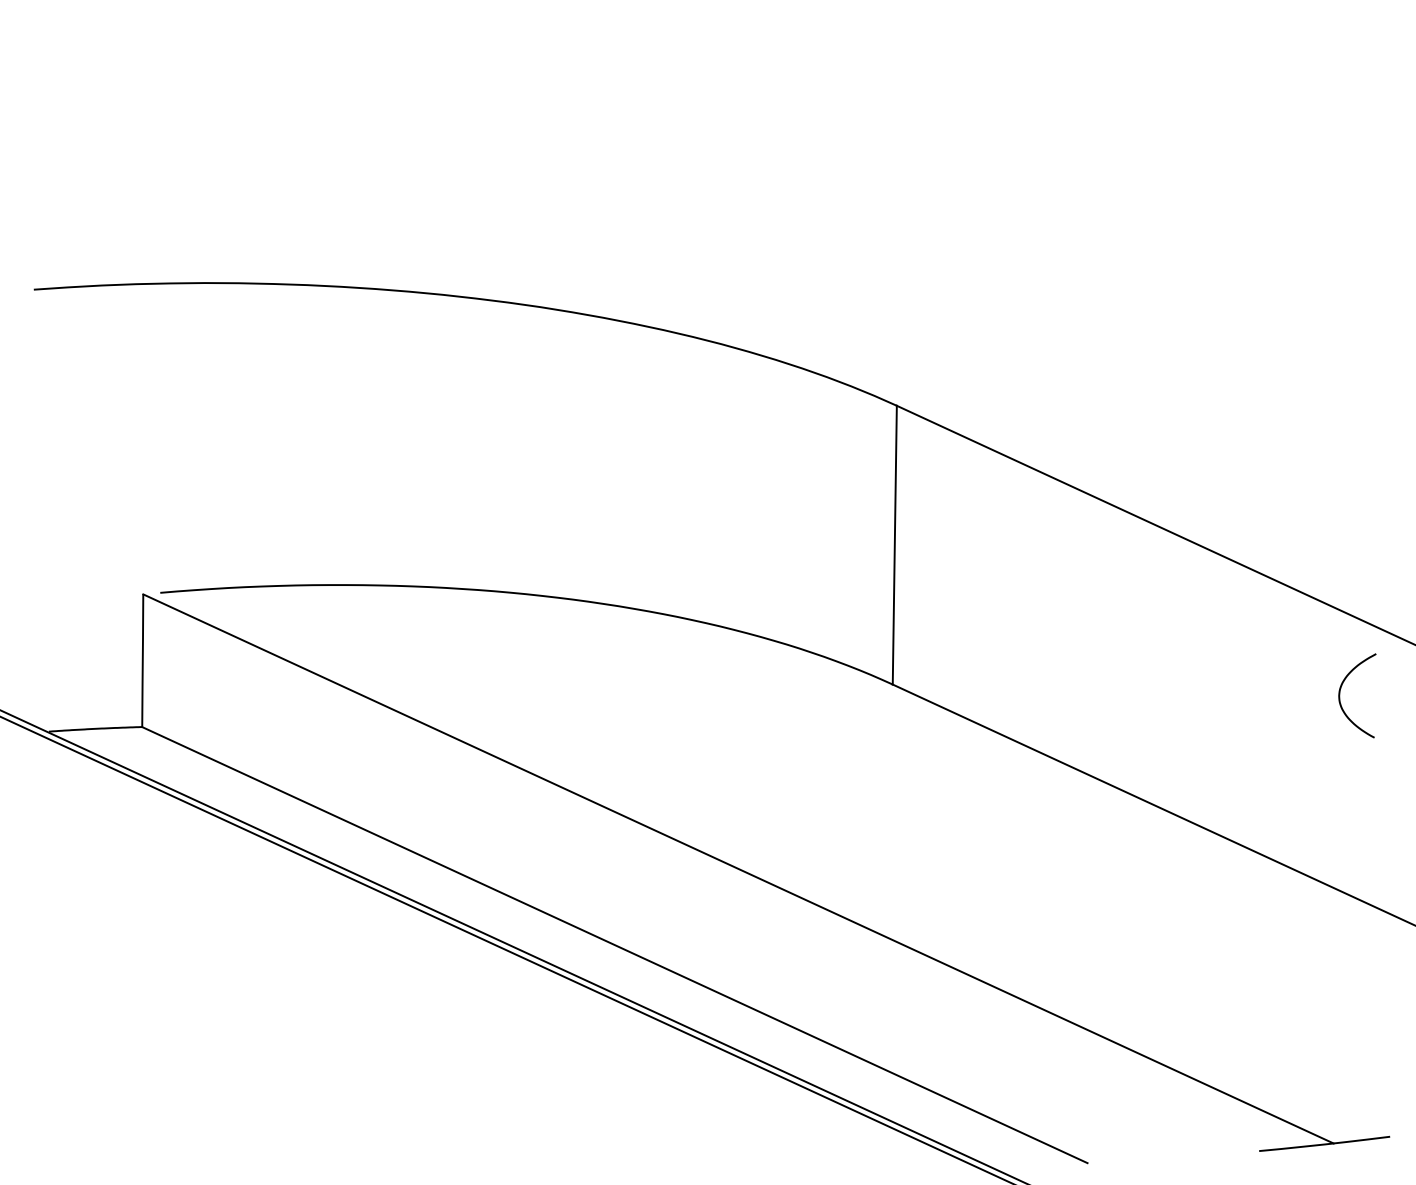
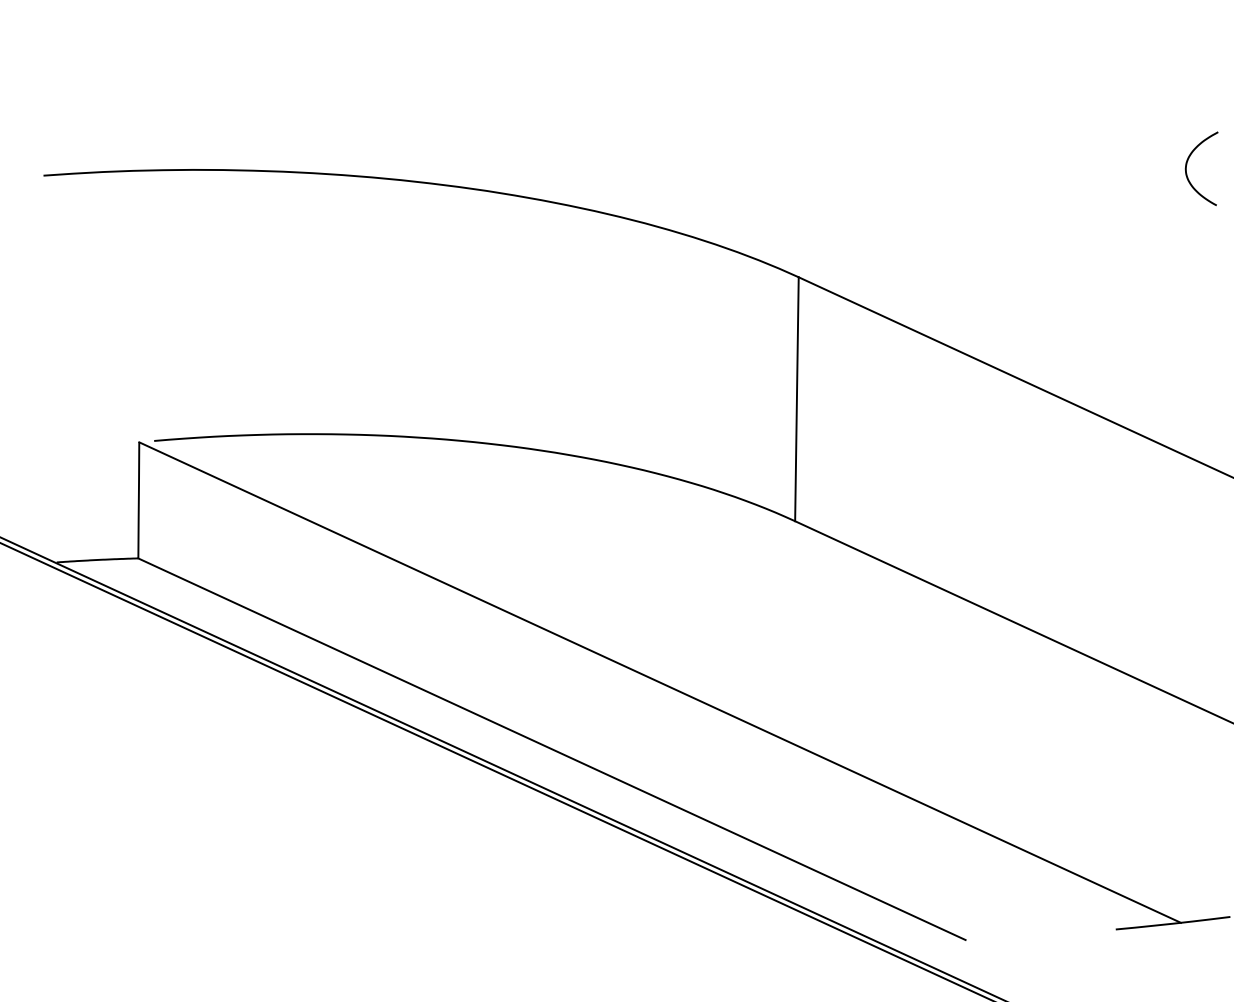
curve: (1340, 695) -> (1186, 168), moved

